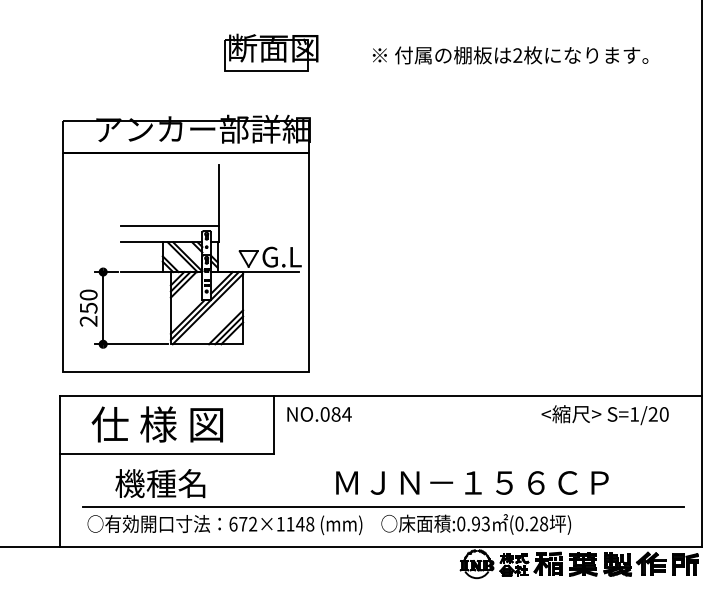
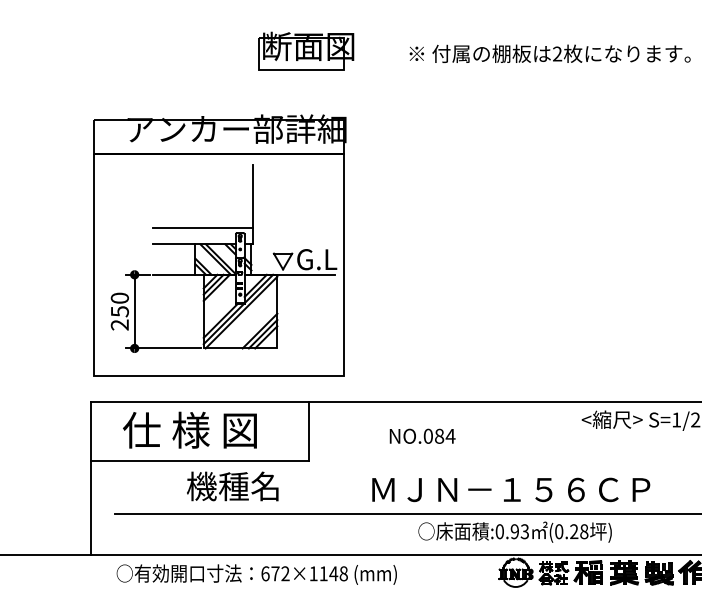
text: (319, 414) -> (422, 436), moved
text: (160, 483) -> (232, 486), moved
text: (224, 525) -> (256, 575), moved

